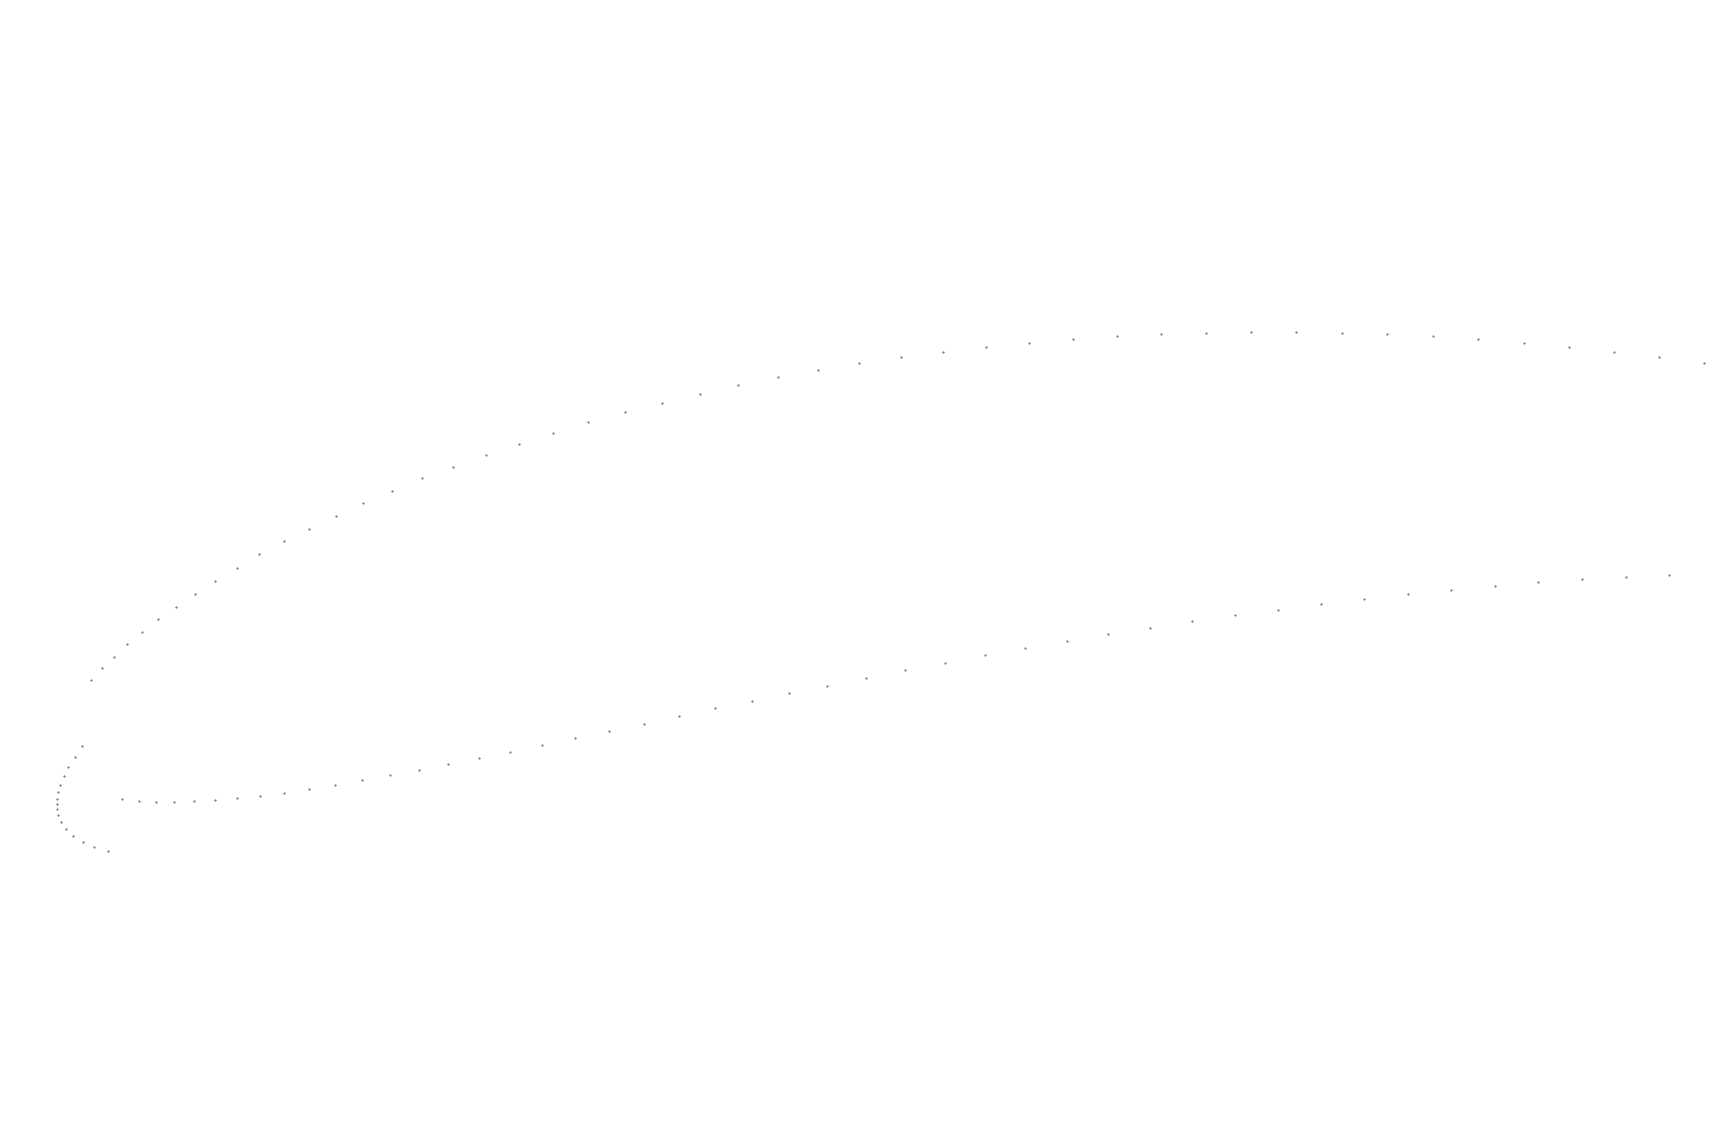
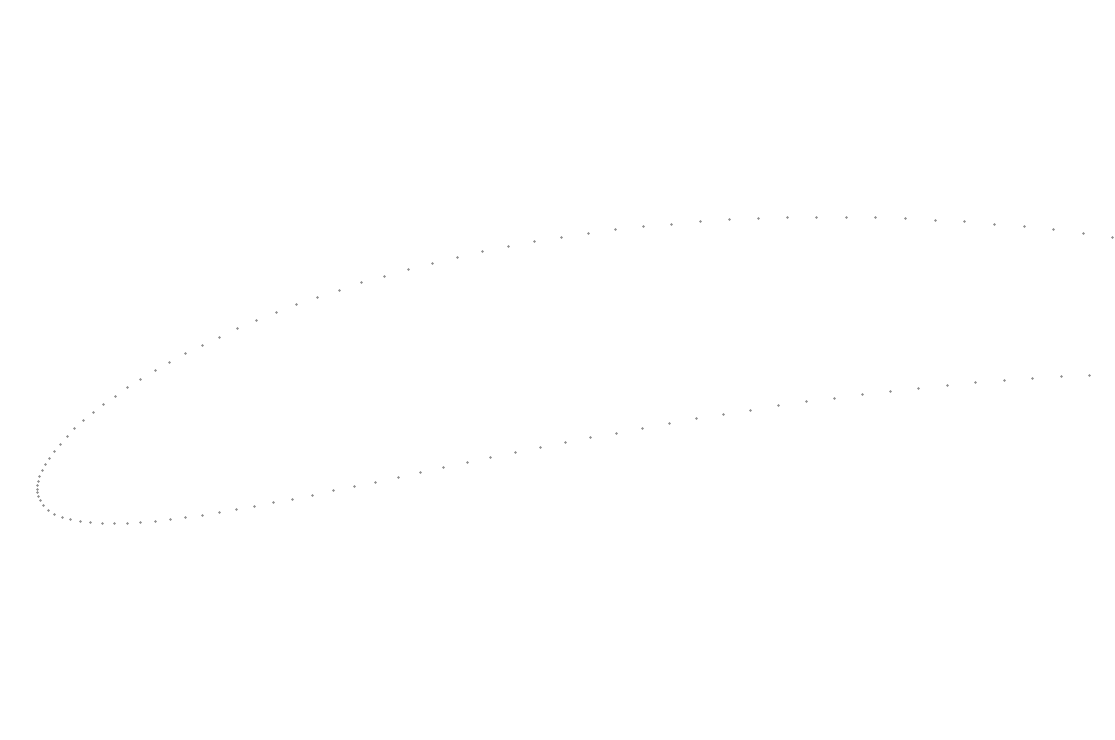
part: (60, 793) -> (39, 481), moved

